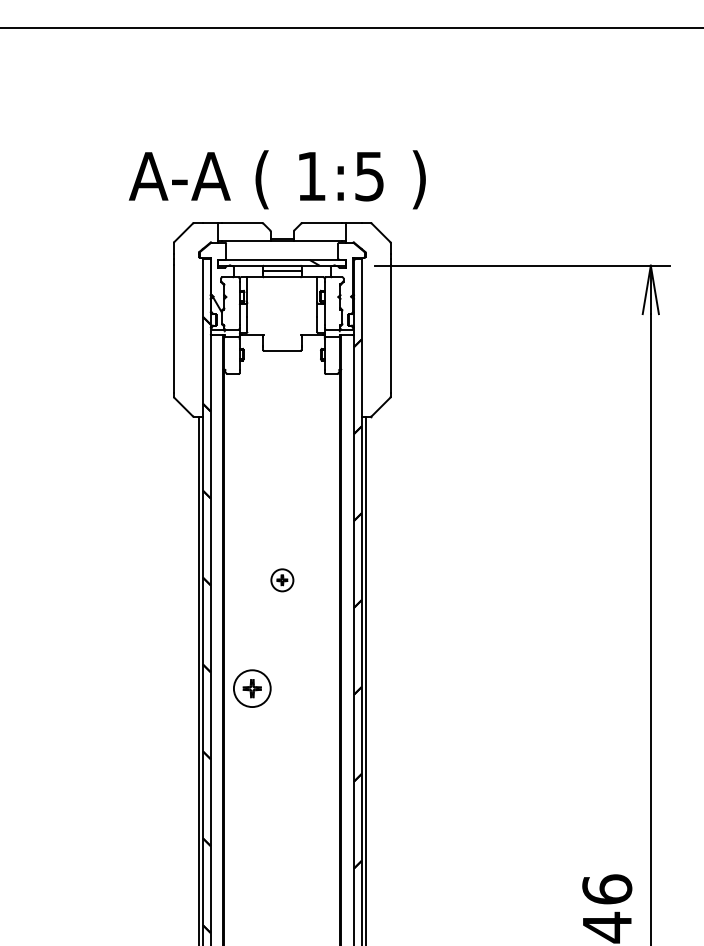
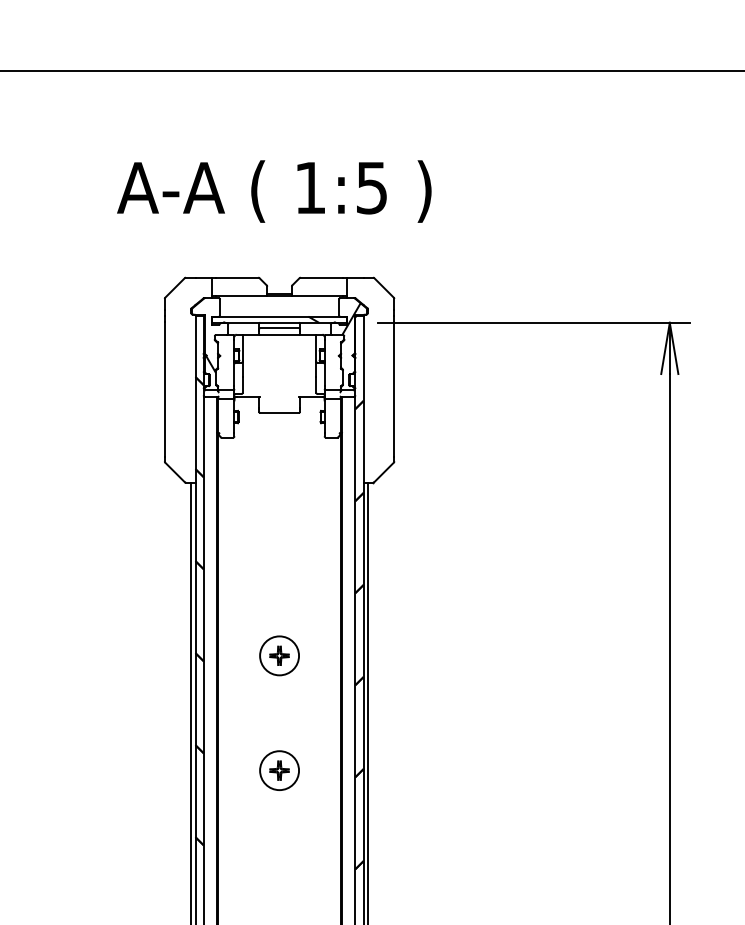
text: (277, 179) -> (274, 191), moved
hatch: (349, 262) -> (350, 319), added
part: (282, 580) -> (279, 656), size x1.67
part: (252, 688) -> (279, 770), moved

